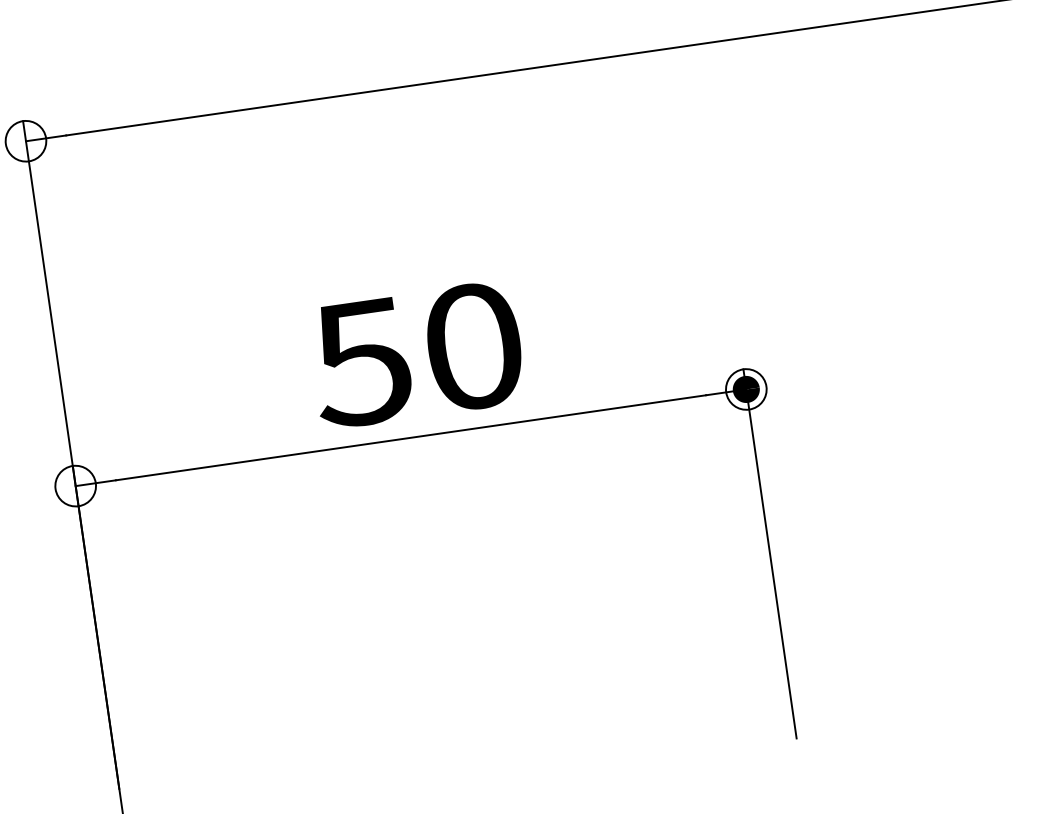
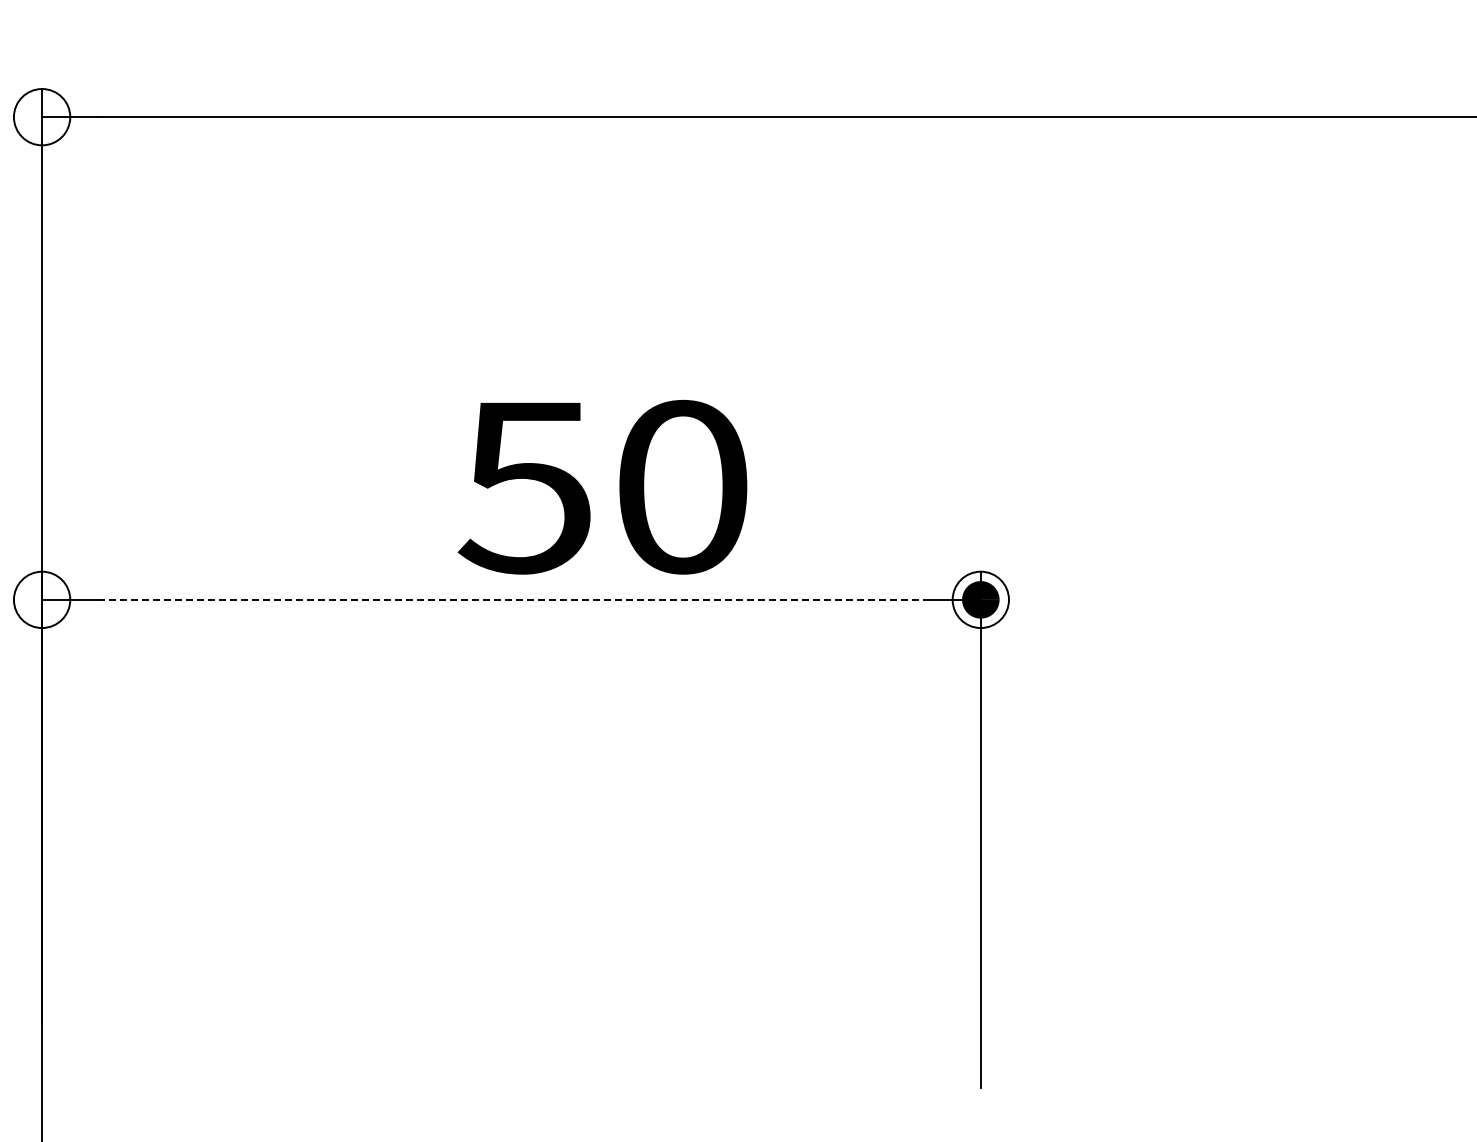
text: (416, 355) -> (602, 487), moved
line: (410, 437) -> (511, 599), solid -> dashed

